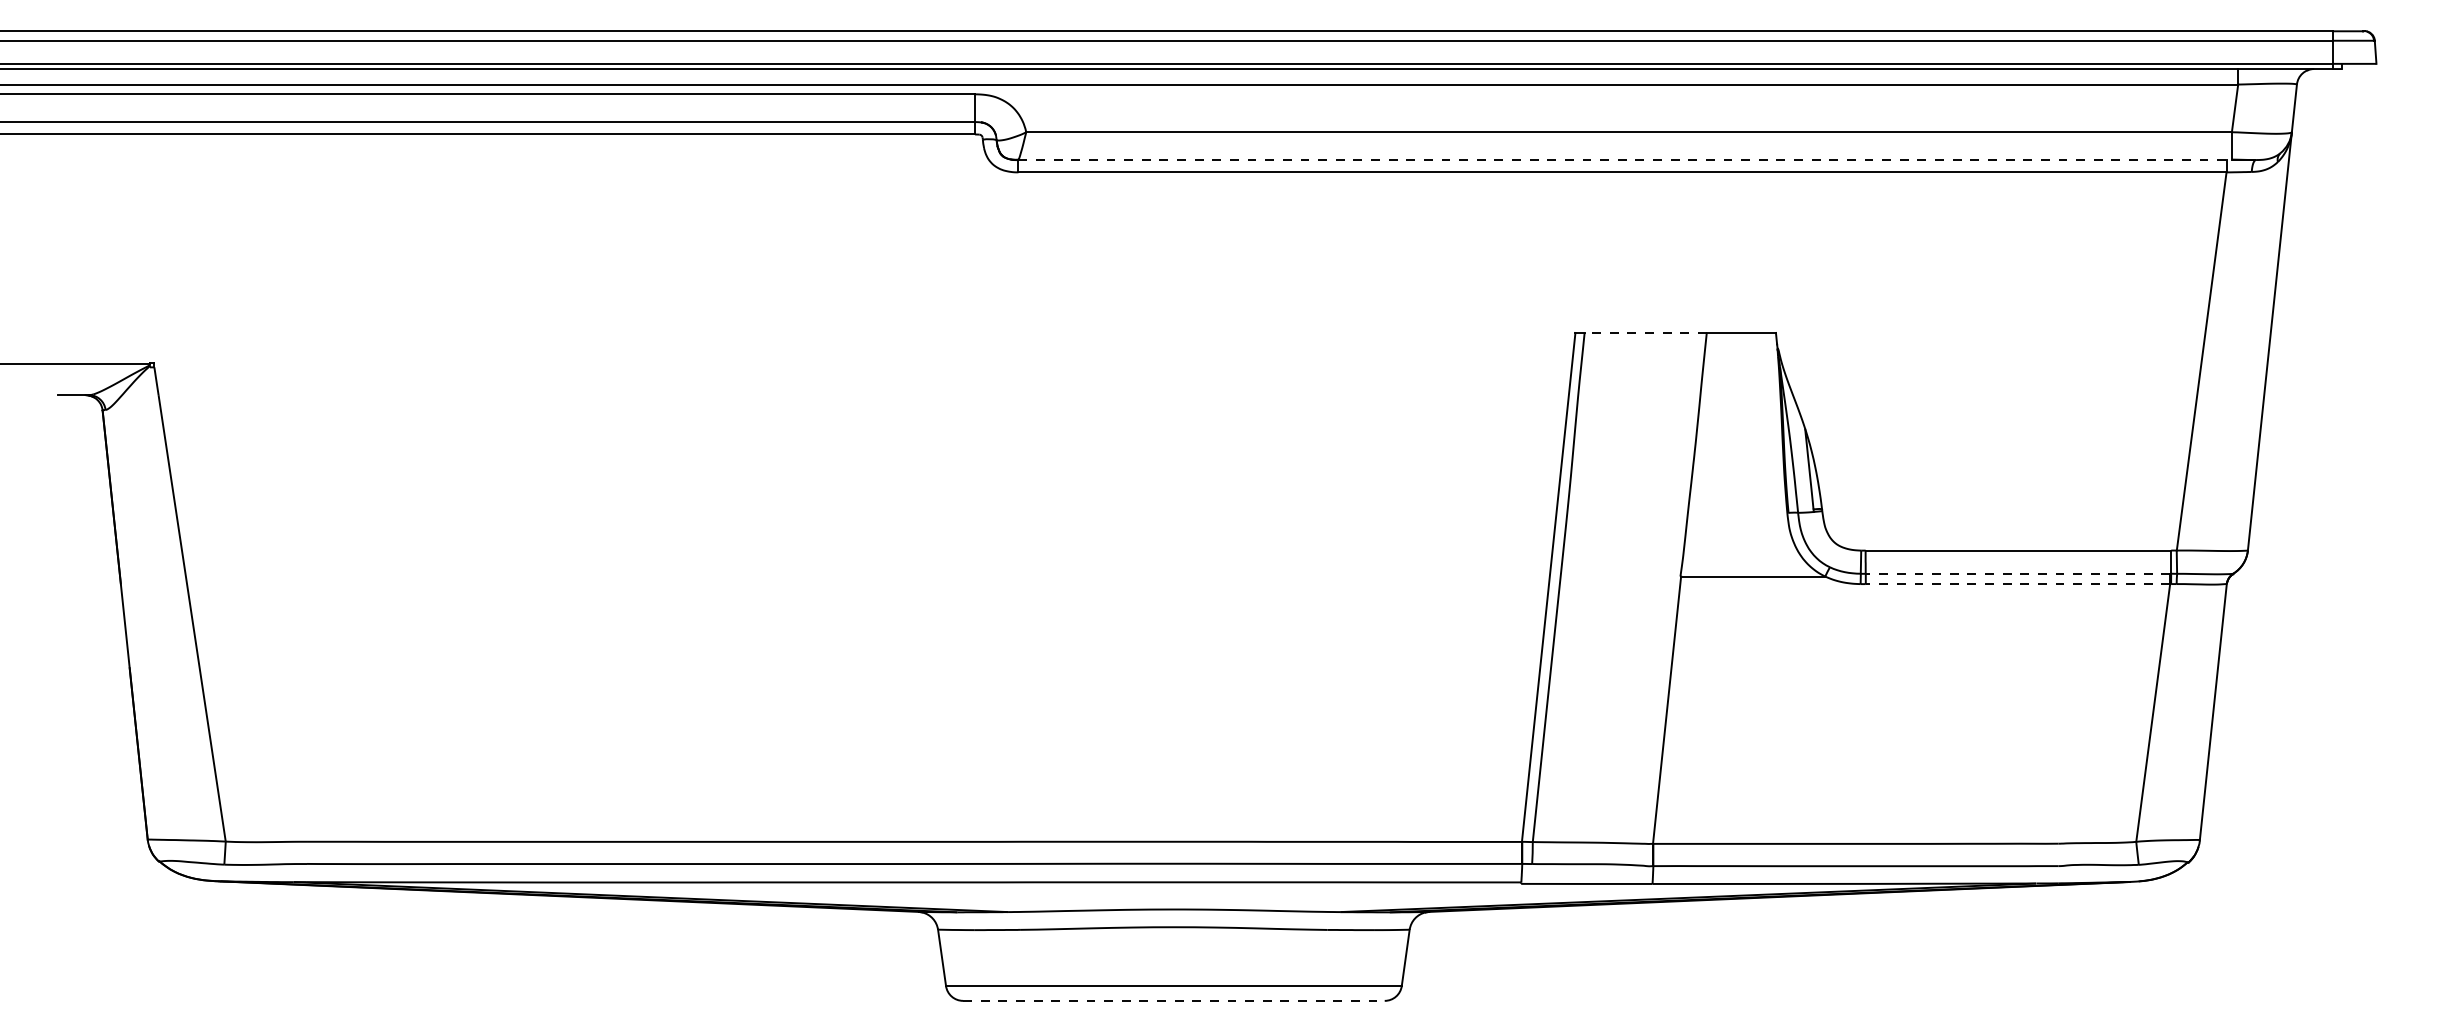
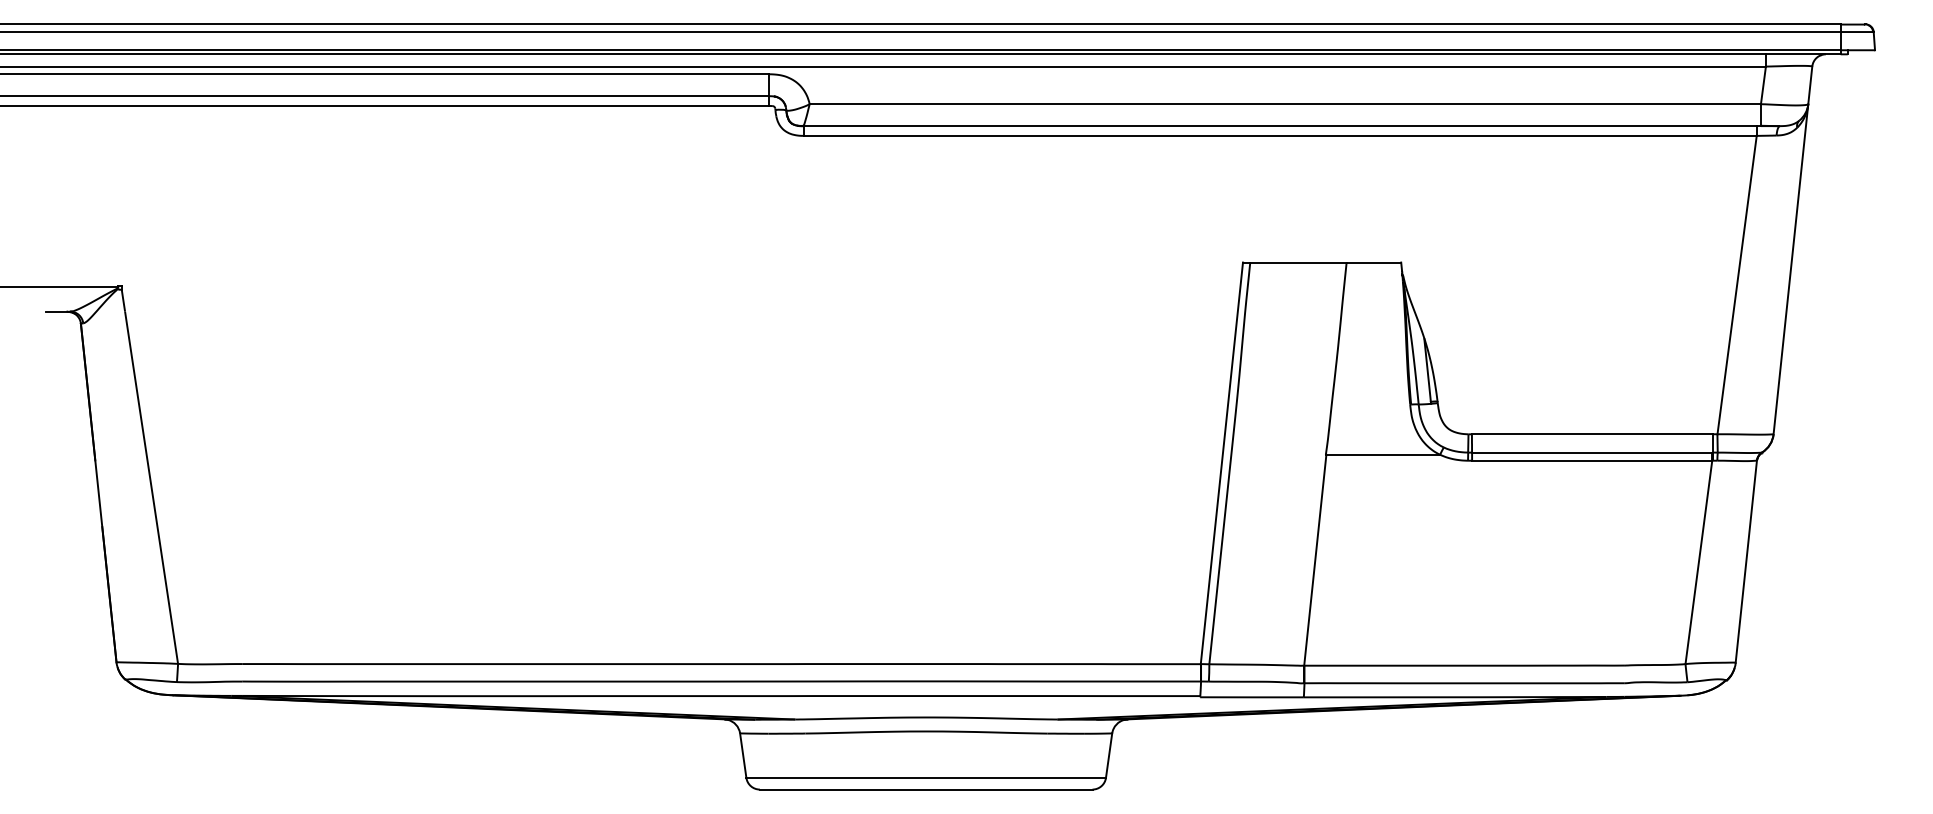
line: (1625, 160) -> (1282, 126), dashed -> solid
line: (1644, 332) -> (1297, 262), dashed -> solid
line: (2017, 573) -> (1591, 452), dashed -> solid
line: (2017, 583) -> (1591, 460), dashed -> solid
line: (1174, 1000) -> (926, 789), dashed -> solid

